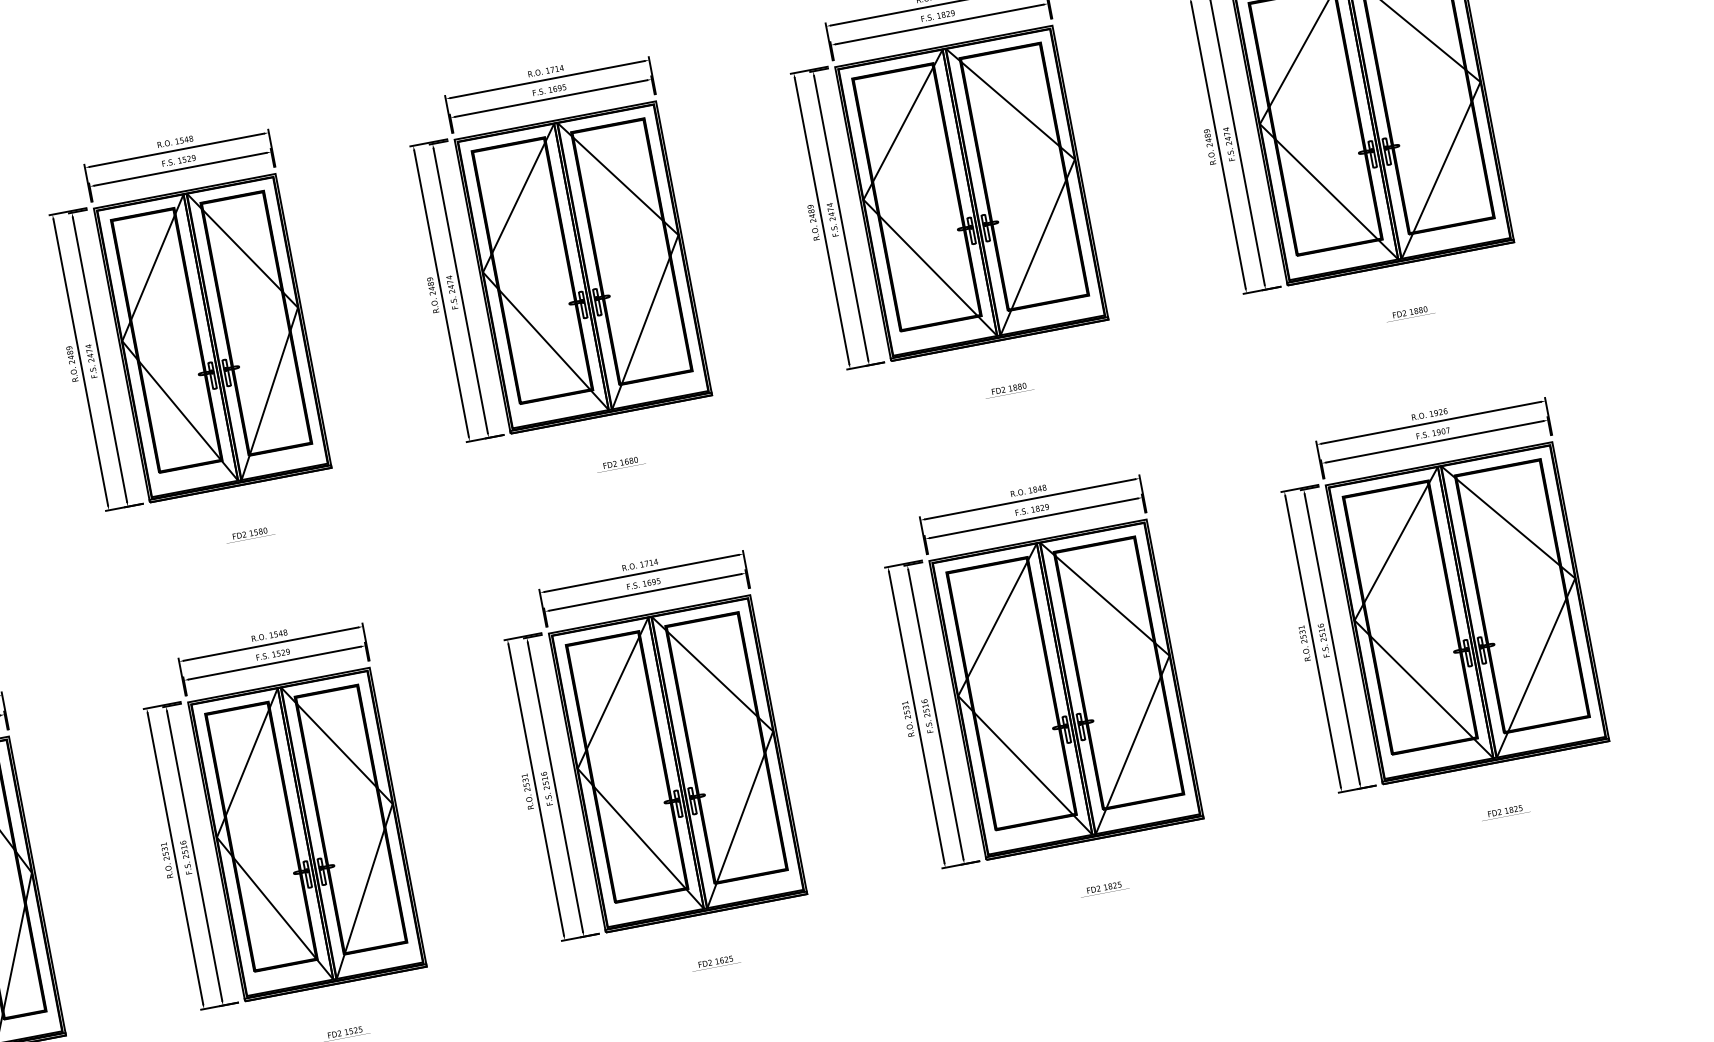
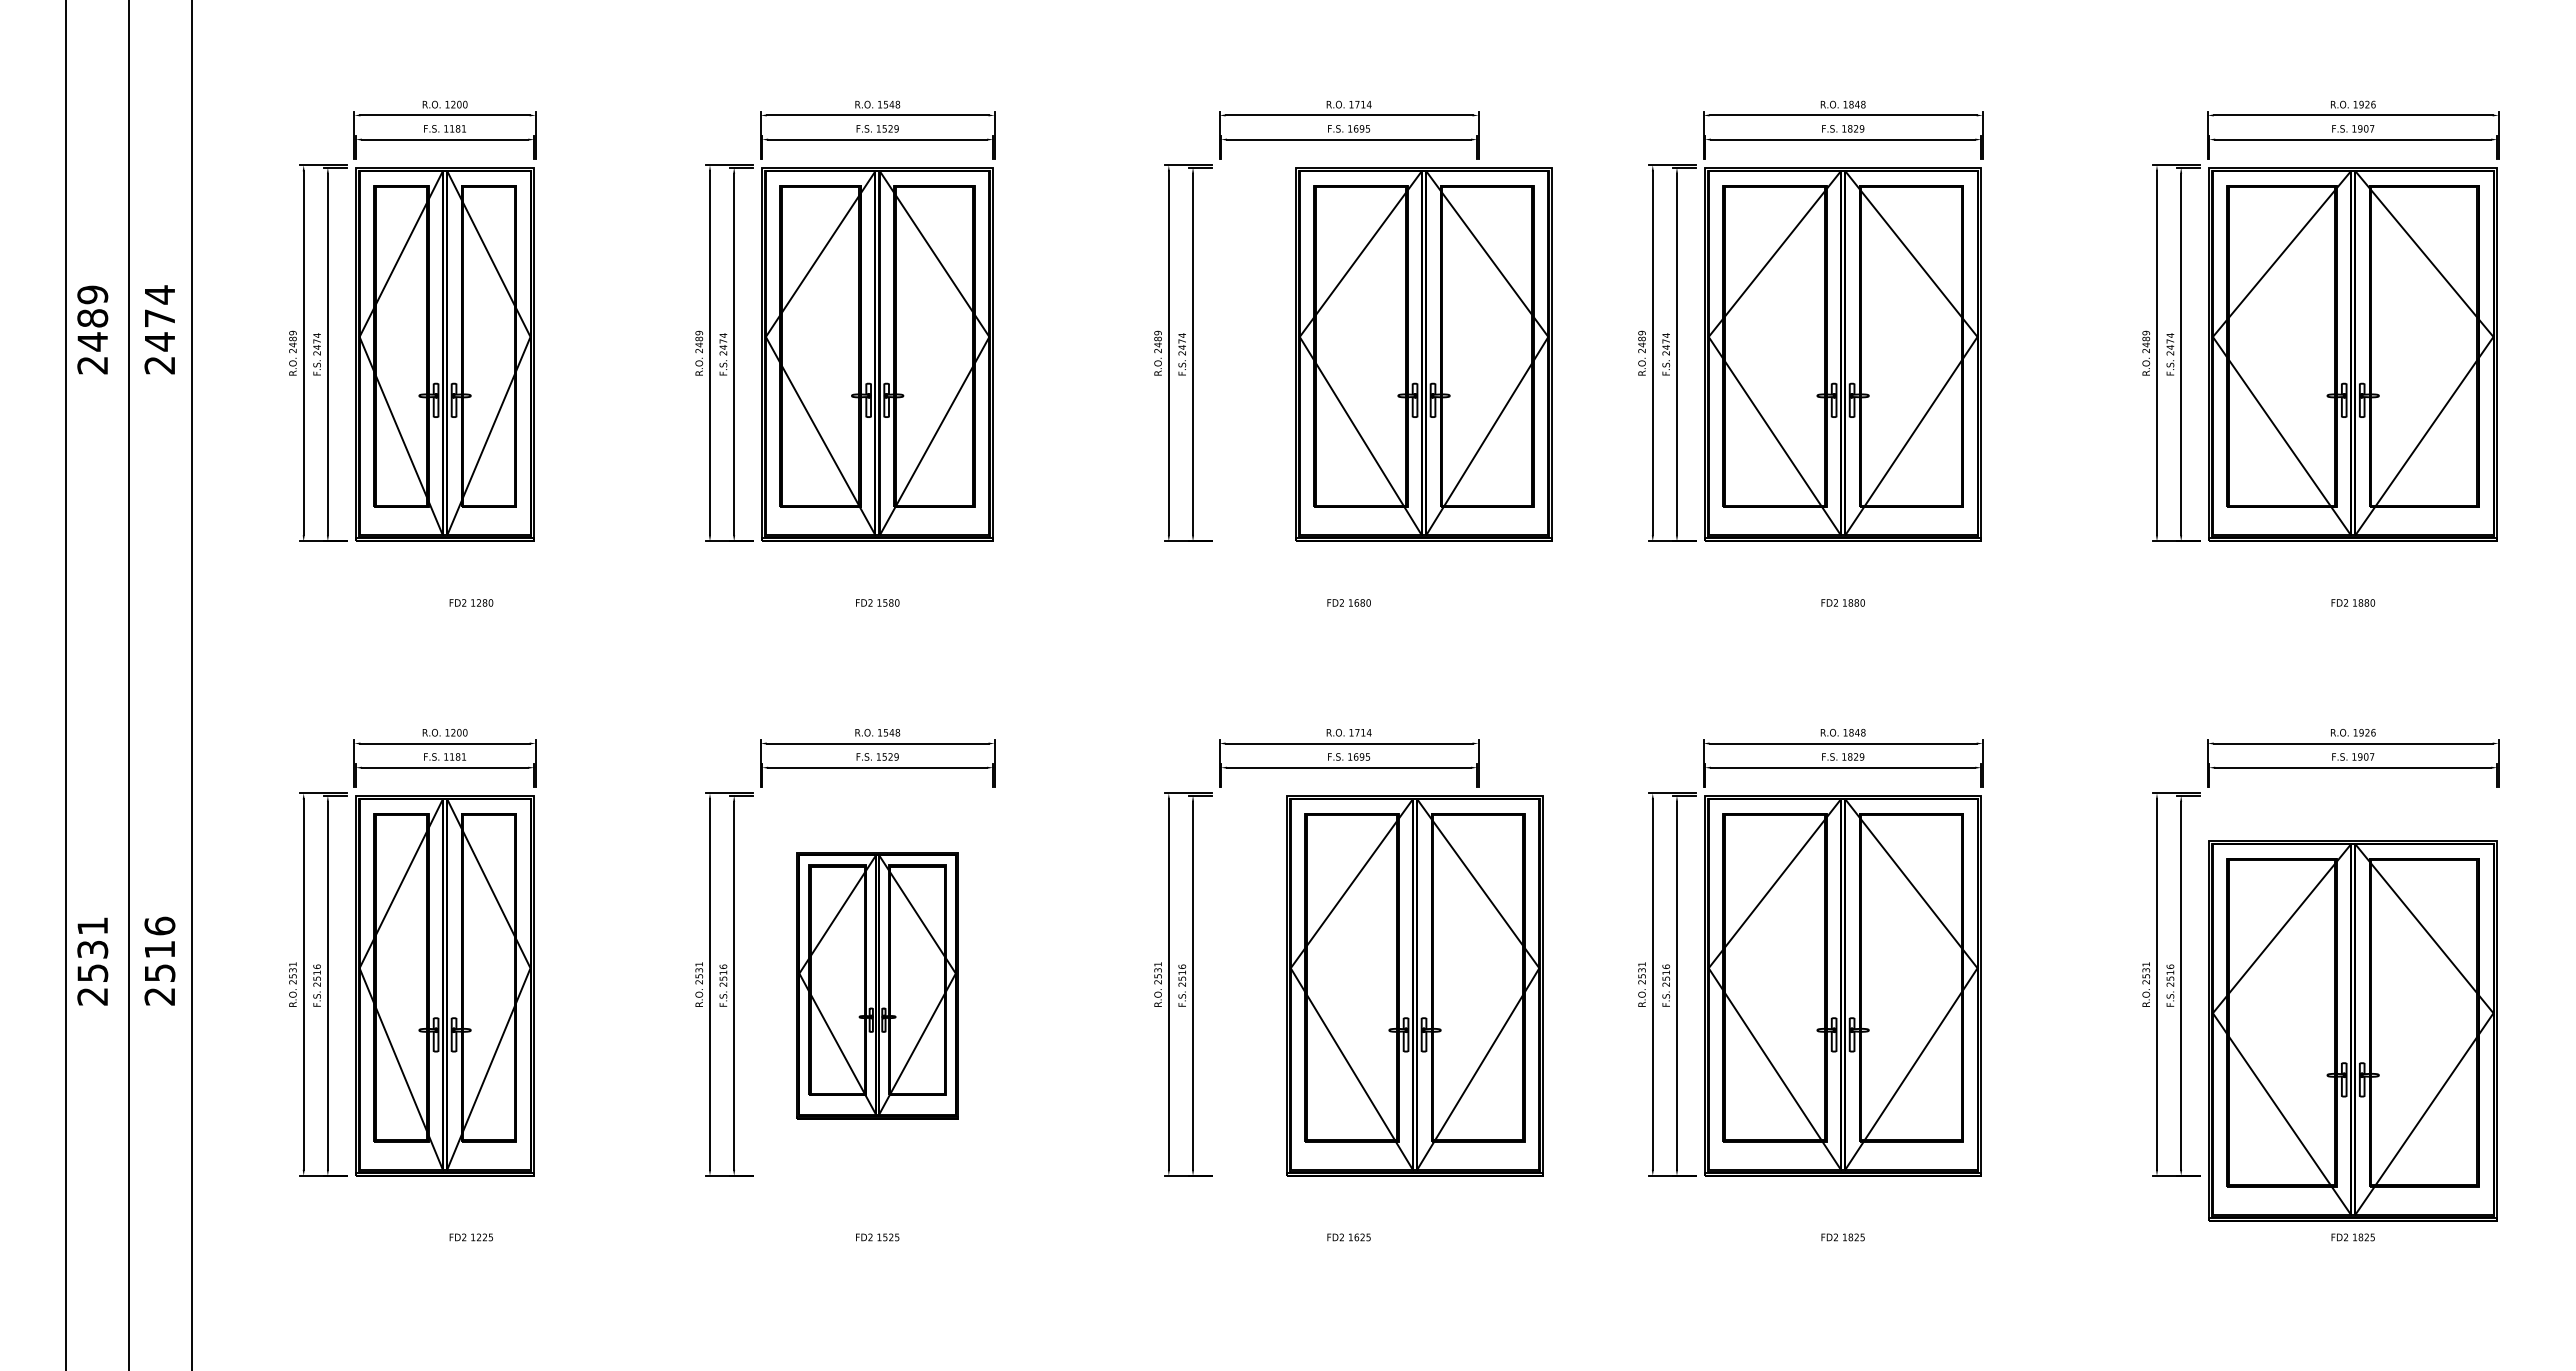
part: (582, 267) -> (1423, 354), moved
part: (1466, 613) -> (2352, 1030), moved
part: (677, 763) -> (1414, 985), moved
part: (307, 834) -> (877, 985), size x0.7

